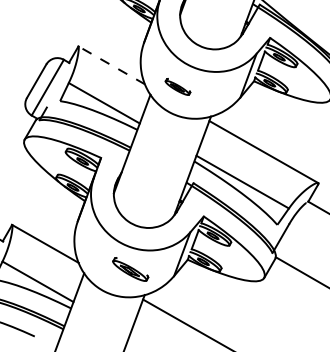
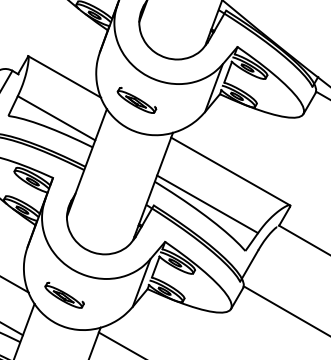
line: (111, 65) -> (64, 77), dashed -> solid
part: (177, 86) -> (136, 99), size x1.43
part: (130, 269) -> (64, 295), moved

